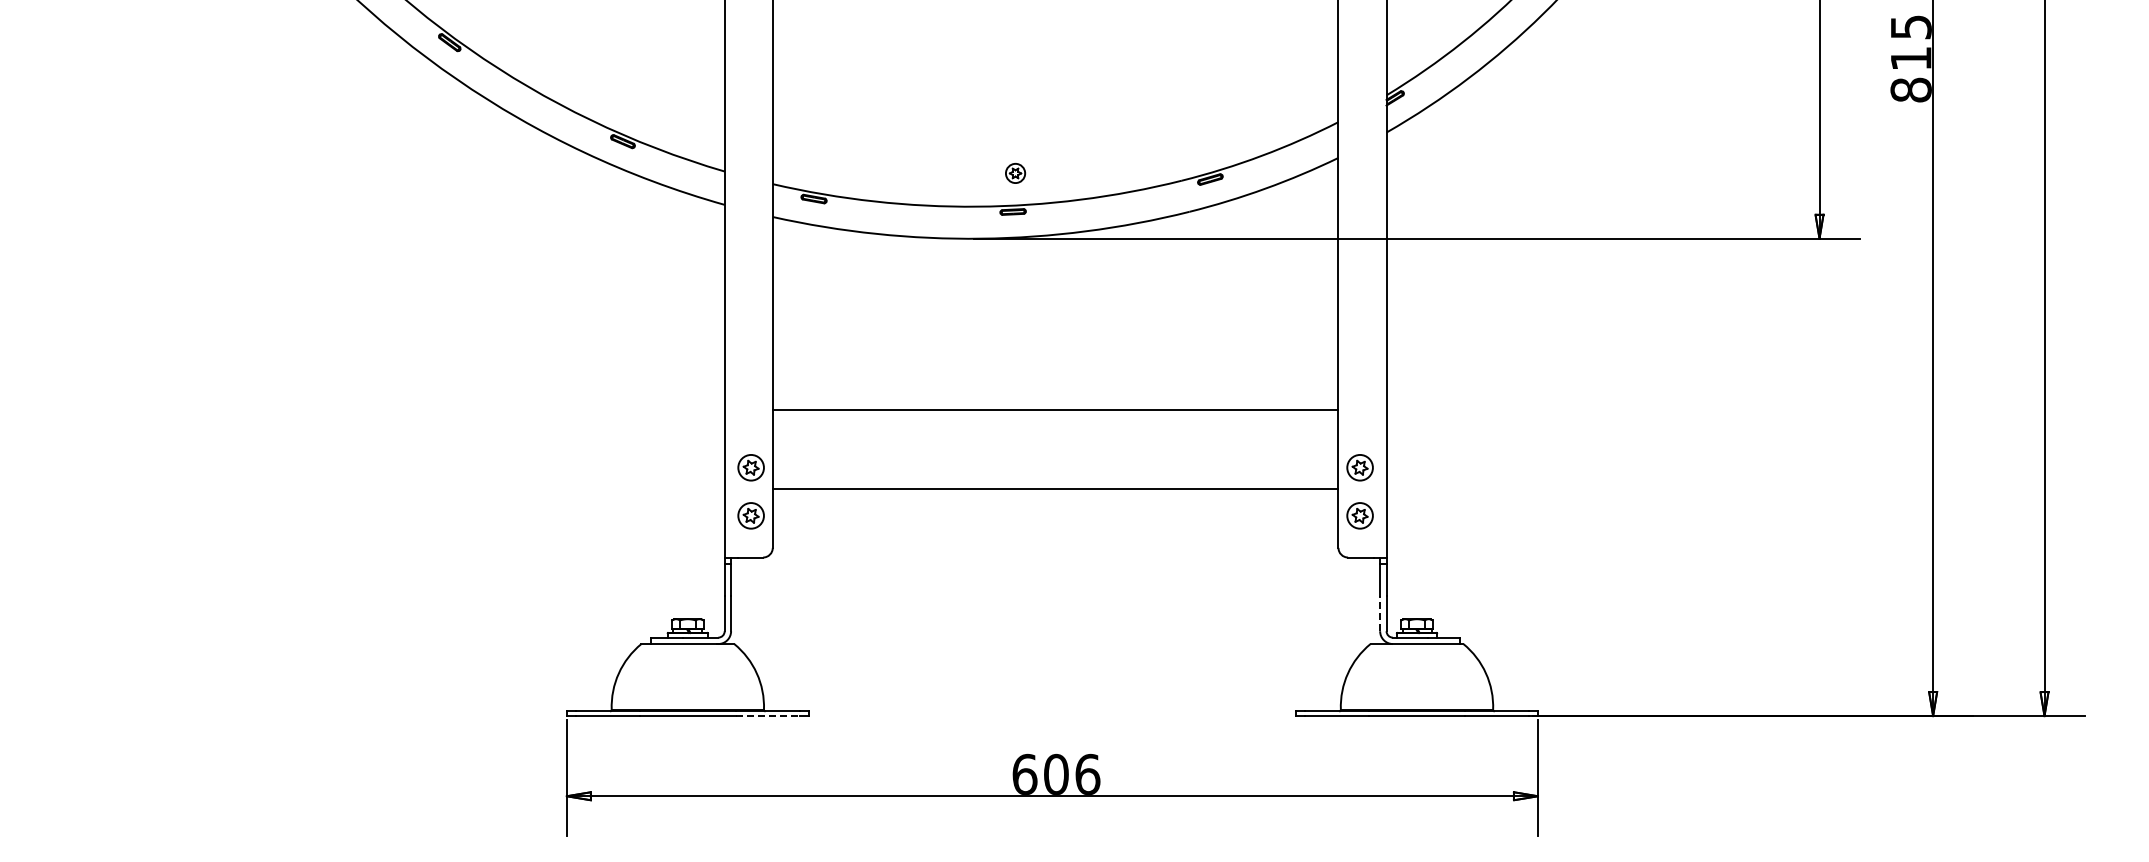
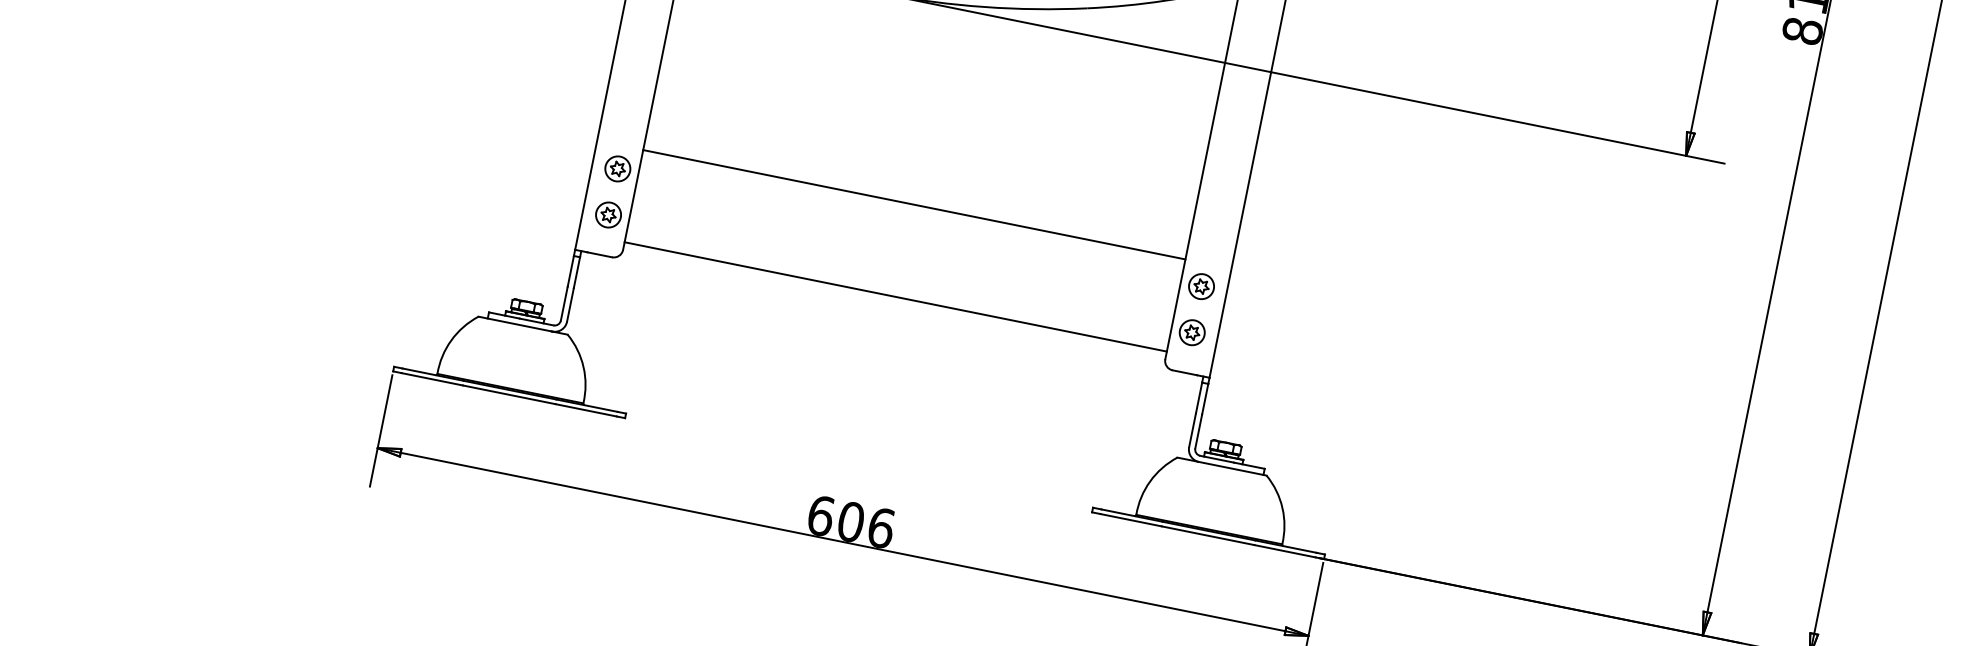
line: (1055, 409) -> (914, 204), moved
line: (1055, 488) -> (895, 296), moved
line: (1380, 613) -> (1192, 430), dashed -> solid
line: (768, 716) -> (586, 410), dashed -> solid

